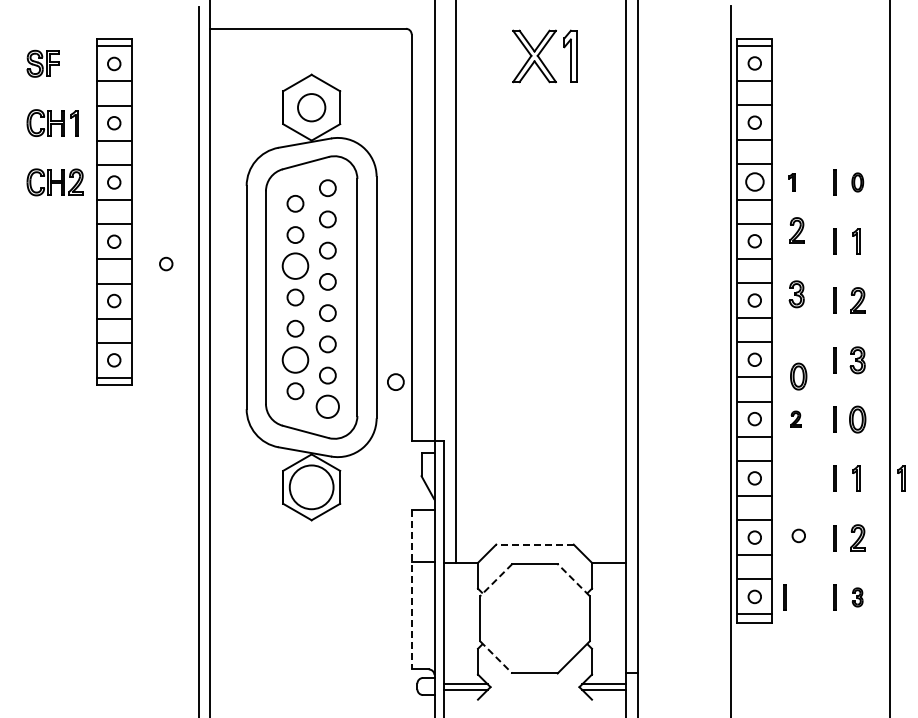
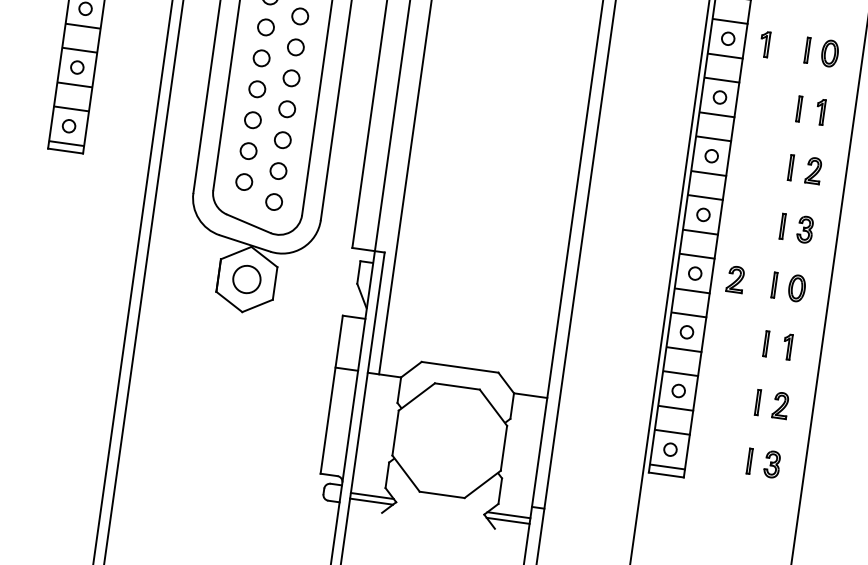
circle: (754, 181) -> (727, 38), size x0.71
part: (791, 182) -> (764, 44), size x1.43
part: (857, 182) -> (829, 53), size x1.43
part: (796, 230) -> (762, 92), removed
circle: (166, 263) -> (134, 37), removed
circle: (295, 266) -> (261, 58), size x0.62
part: (796, 294) -> (753, 156), removed
circle: (295, 359) -> (248, 150), size x0.62
part: (798, 376) -> (744, 237), removed
circle: (395, 381) -> (344, 186), removed
circle: (327, 406) -> (273, 201), size x0.71
part: (795, 418) -> (735, 278), size x1.67
part: (901, 478) -> (832, 352), removed
circle: (311, 487) -> (246, 279), size x0.62
circle: (798, 535) -> (722, 394), removed
line: (535, 544) -> (460, 367), dashed -> solid
line: (496, 580) -> (416, 397), dashed -> solid
line: (573, 580) -> (493, 408), dashed -> solid
line: (411, 589) -> (331, 394), dashed -> solid
line: (784, 597) -> (699, 454), removed
part: (857, 597) -> (772, 464), size x1.43
line: (496, 657) -> (406, 473), dashed -> solid

